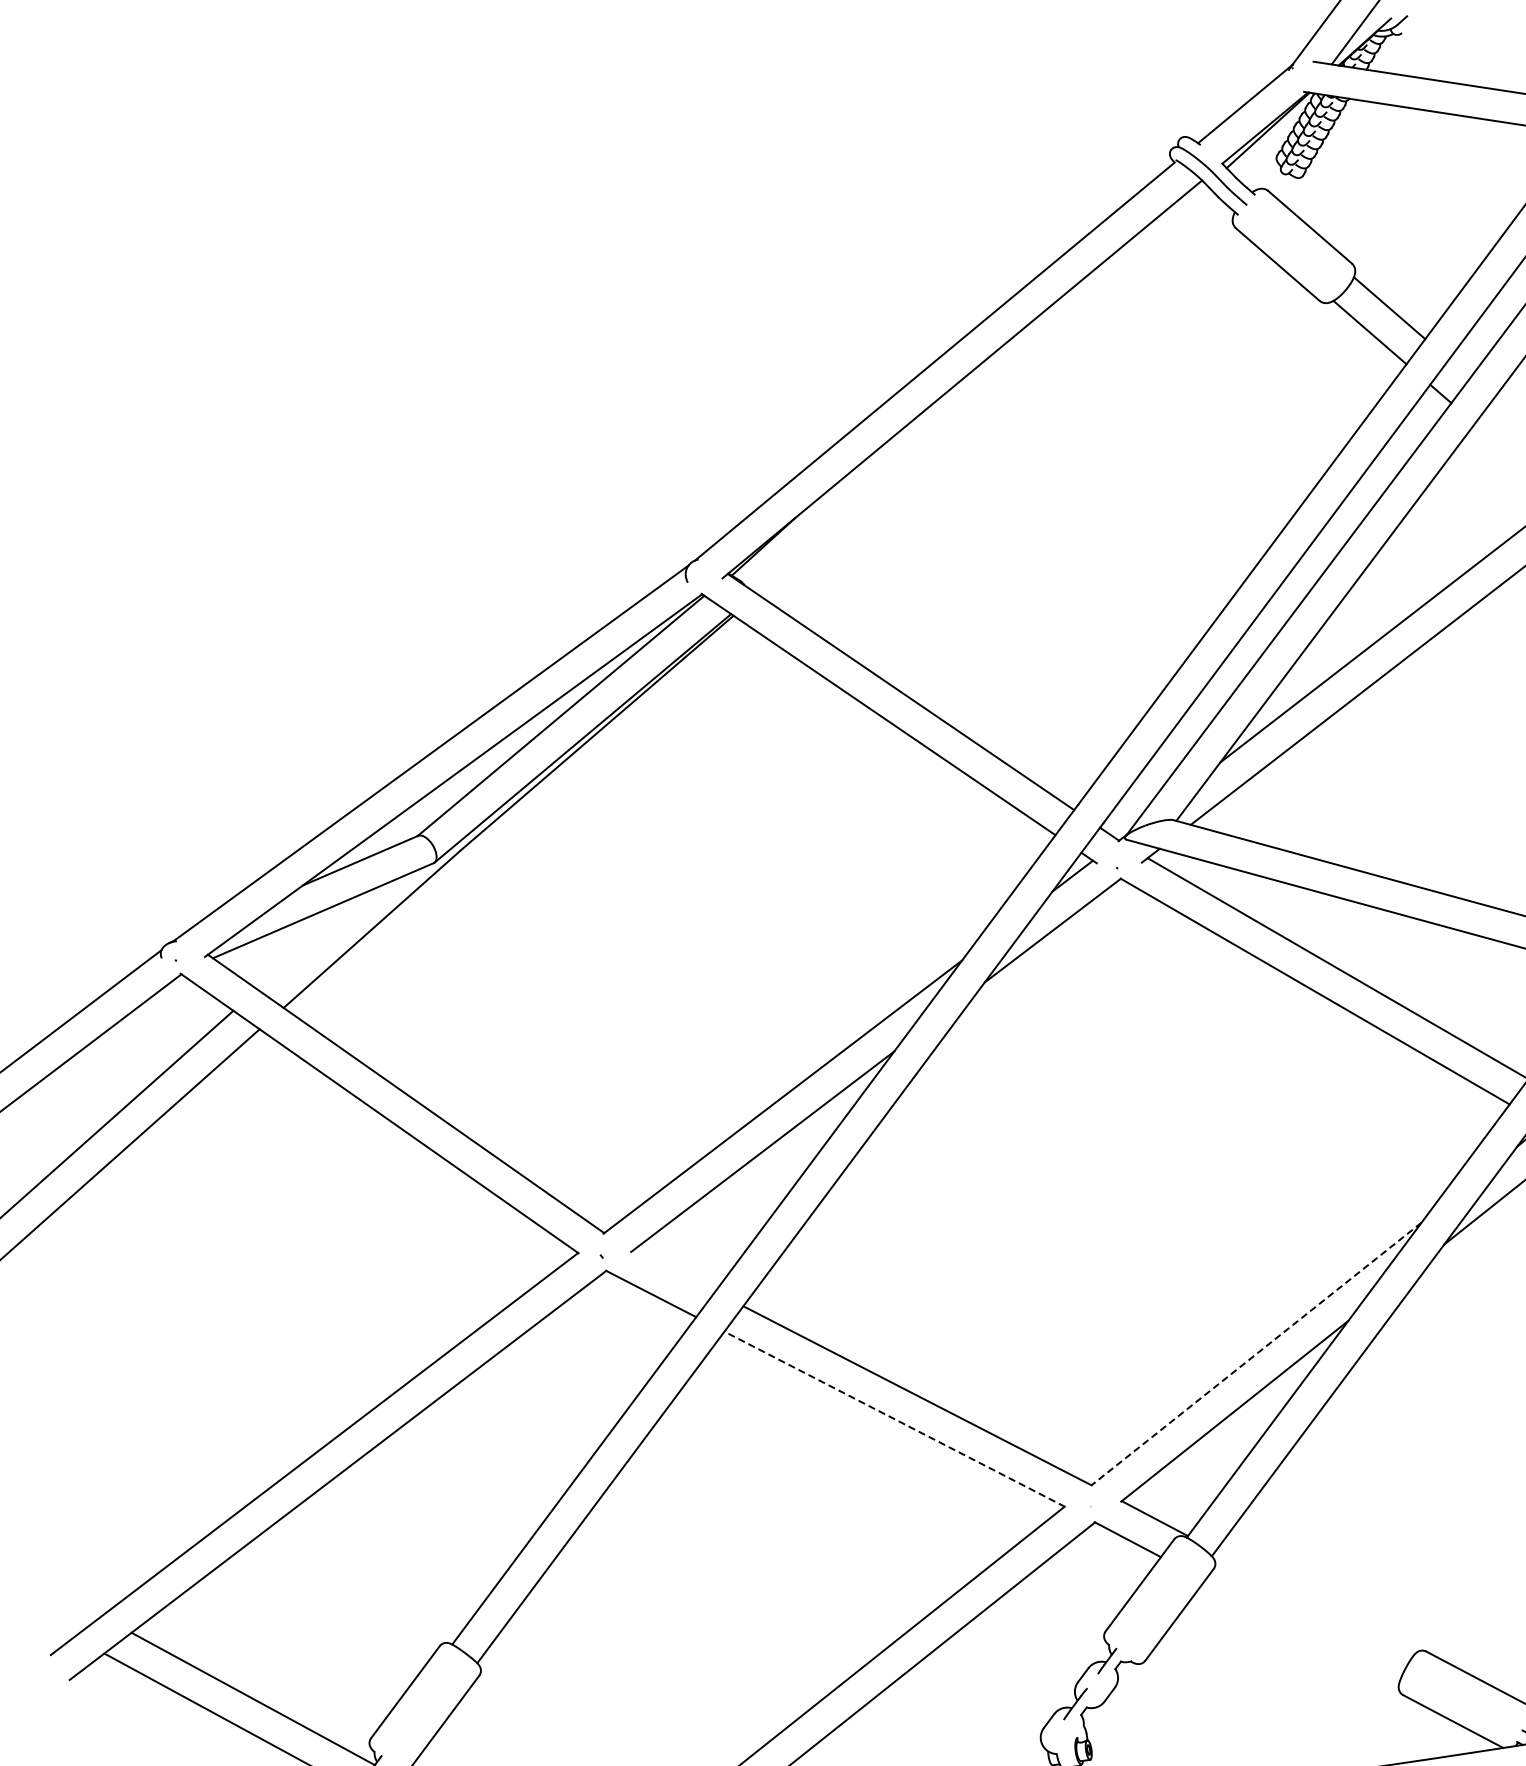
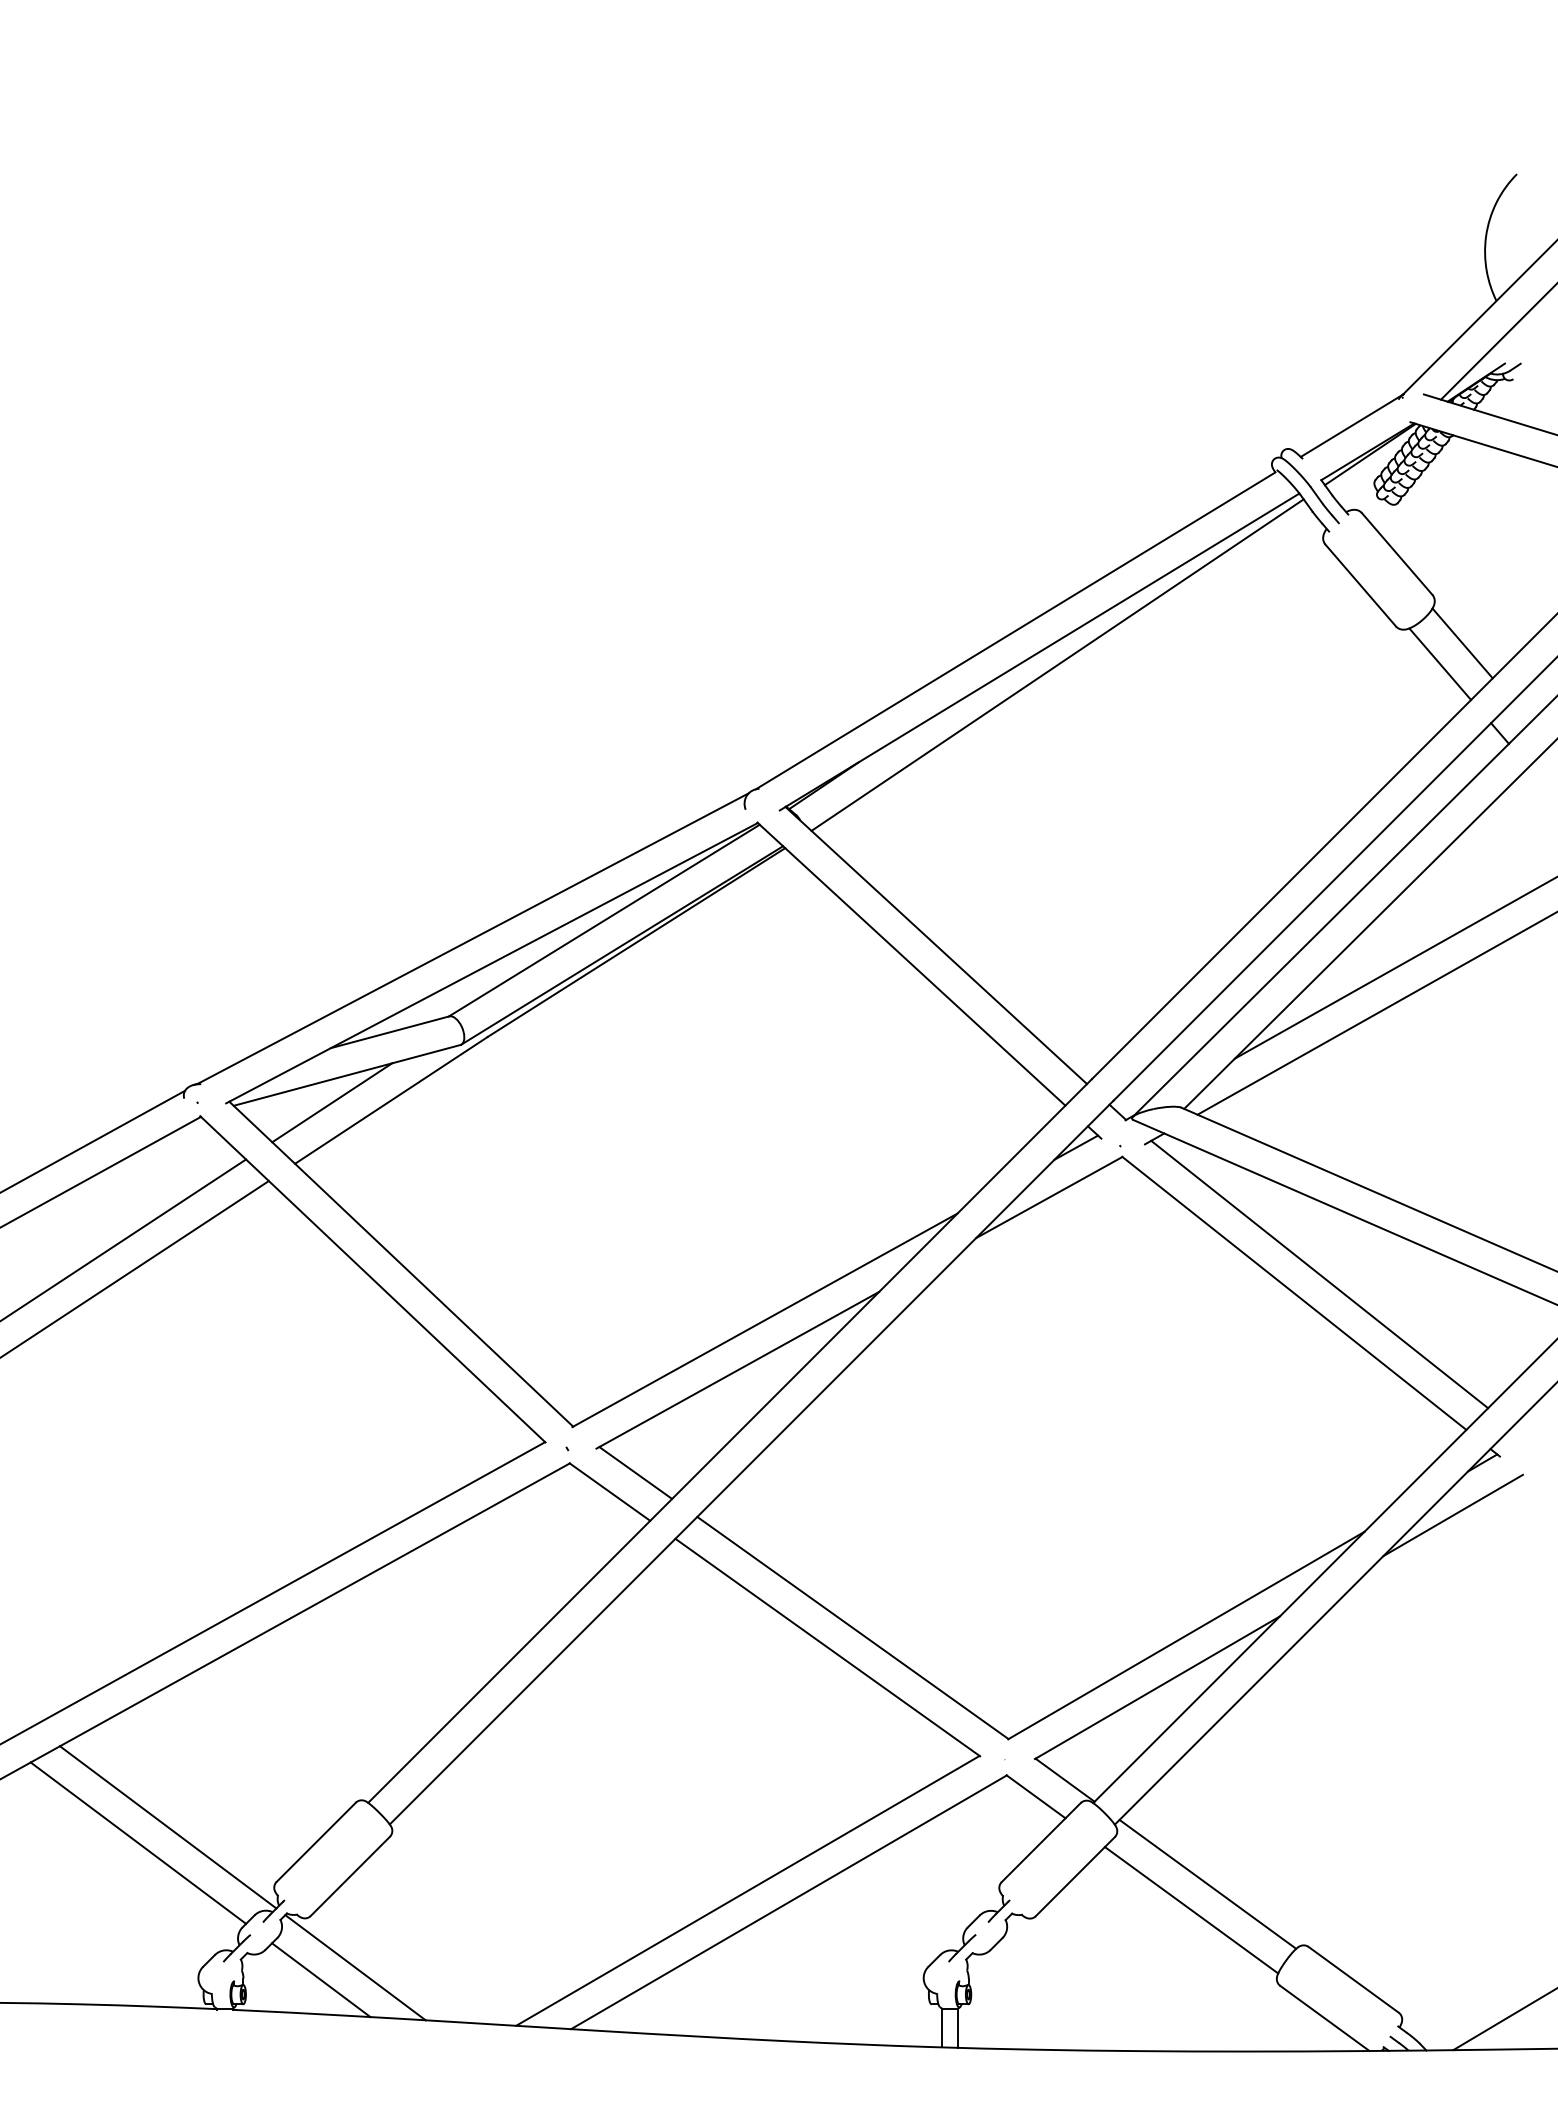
line: (982, 389) -> (1057, 664), added
line: (312, 940) -> (332, 1102), added
line: (674, 1270) -> (635, 1472), added
line: (1255, 1354) -> (1185, 1635), dashed -> solid
line: (894, 1419) -> (827, 1647), dashed -> solid
line: (1314, 1602) -> (1207, 1883), added
line: (1302, 1631) -> (1191, 1910), added

